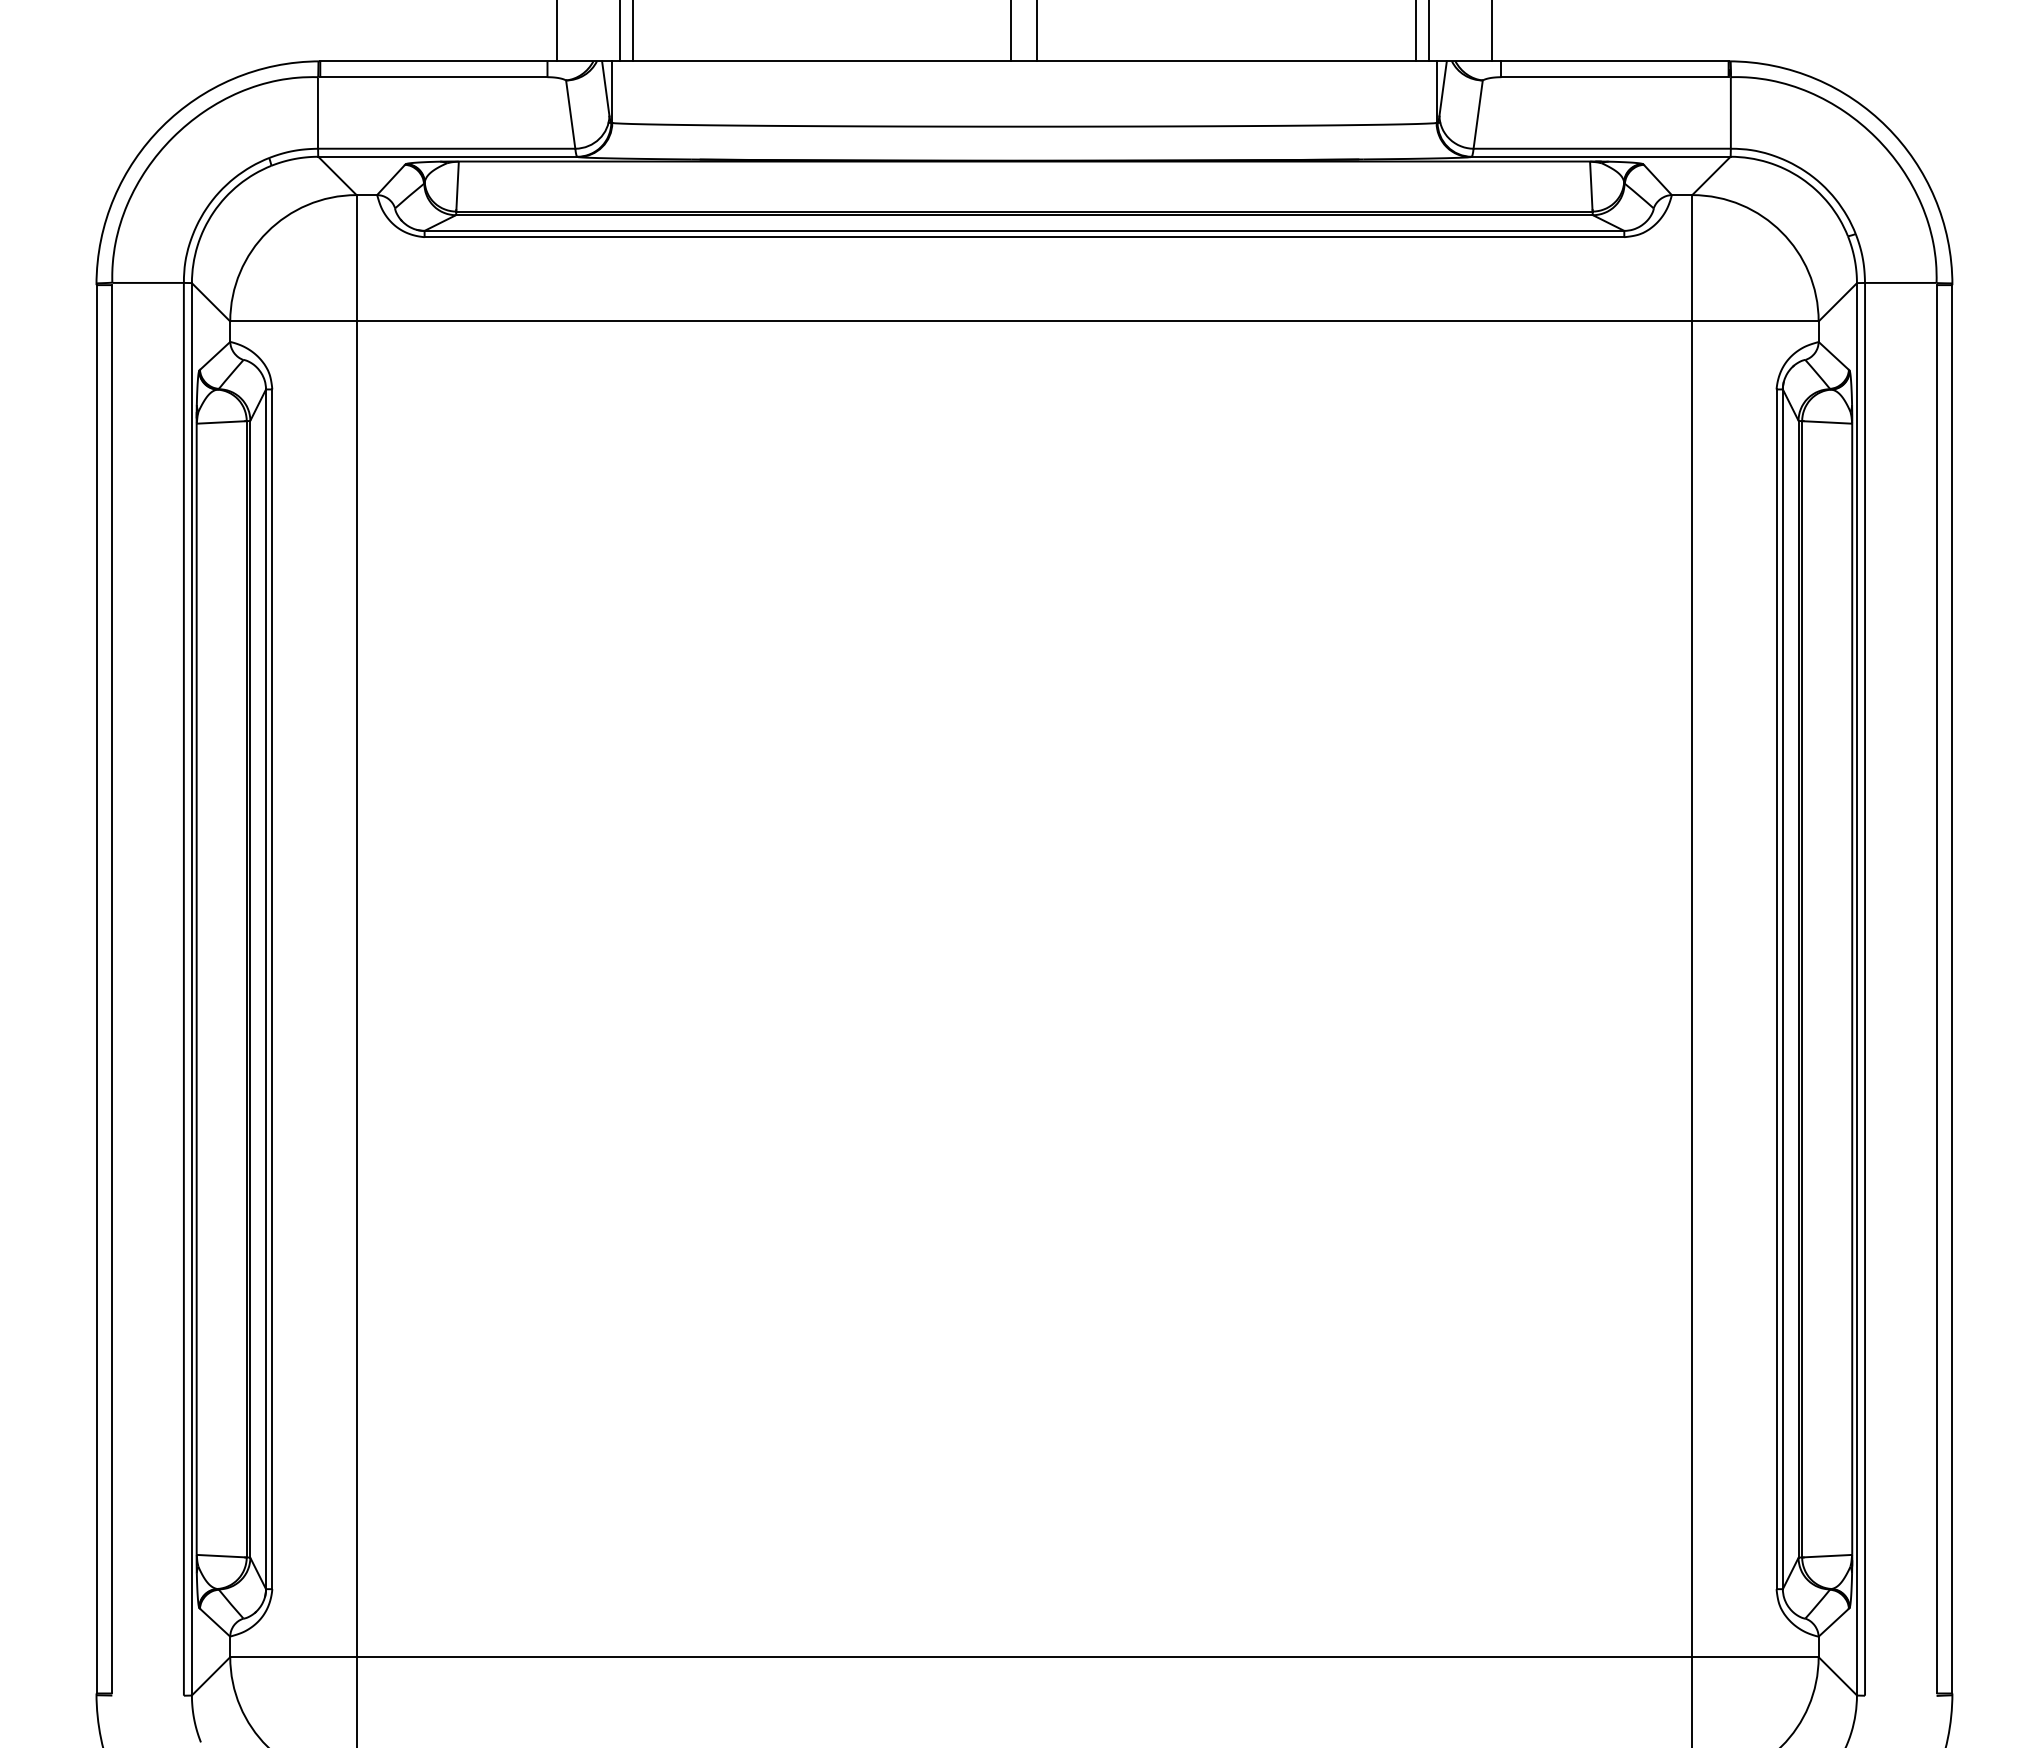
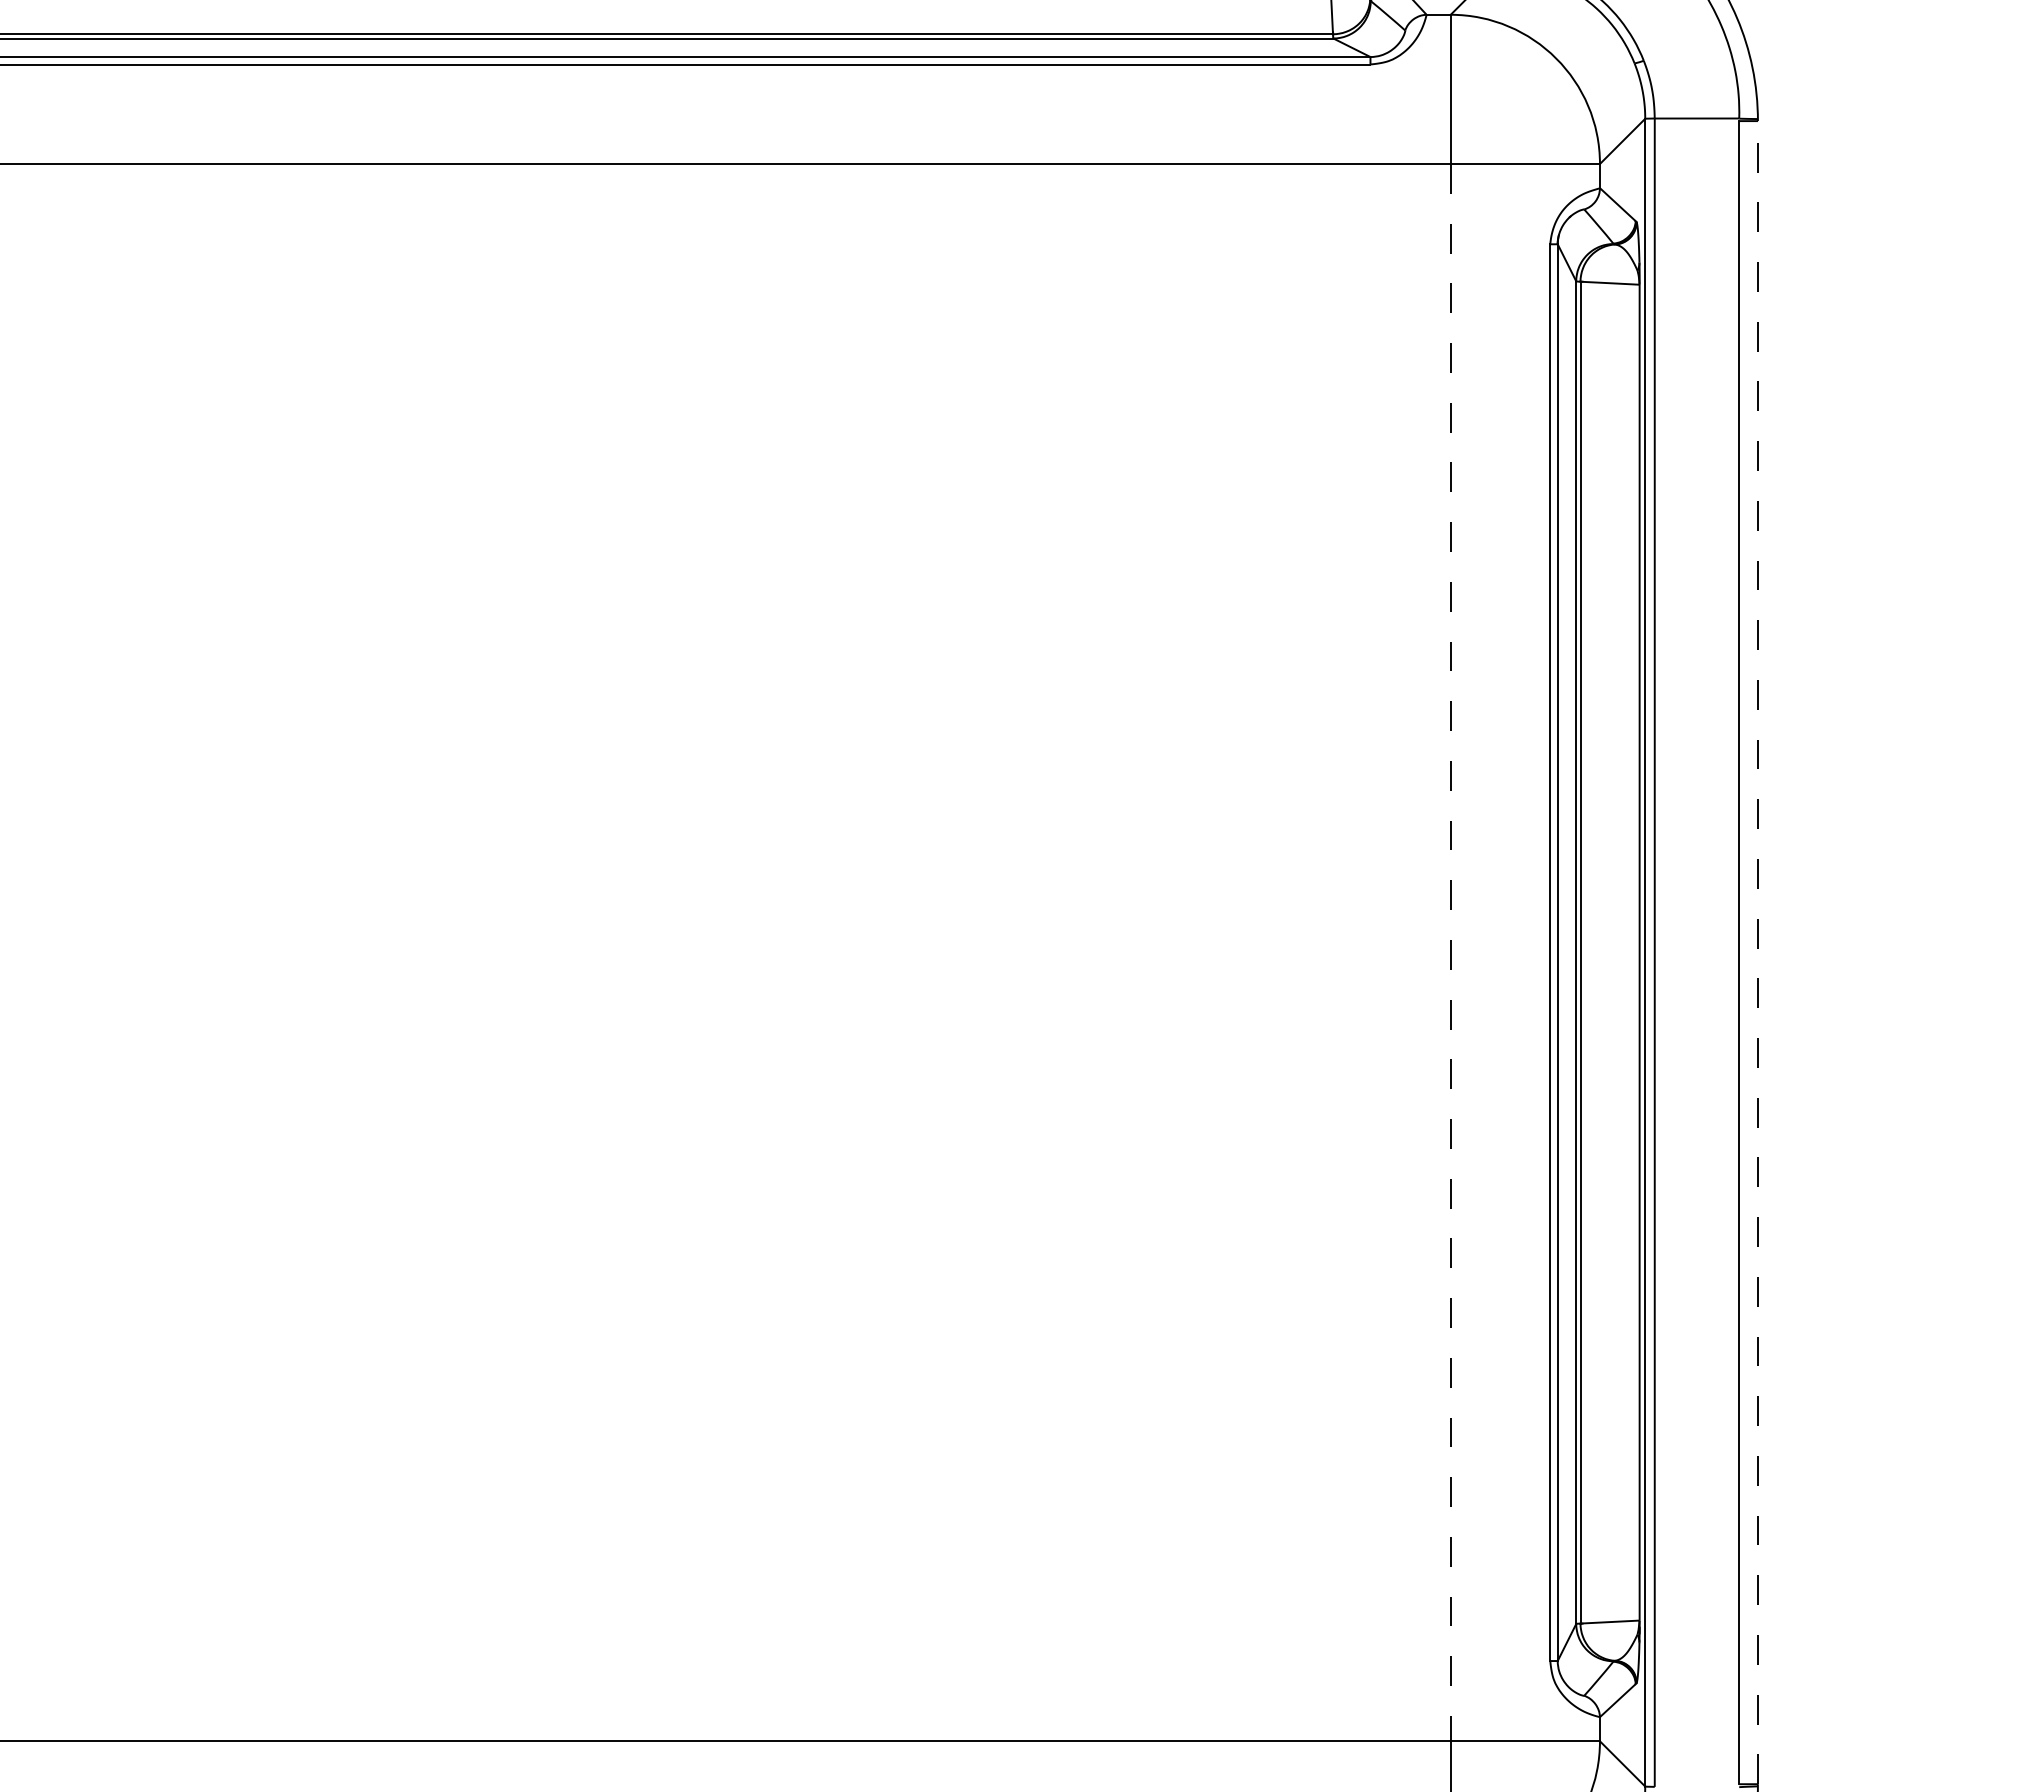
line: (1952, 988) -> (1758, 951), solid -> dashed
line: (1692, 989) -> (1451, 952), solid -> dashed

